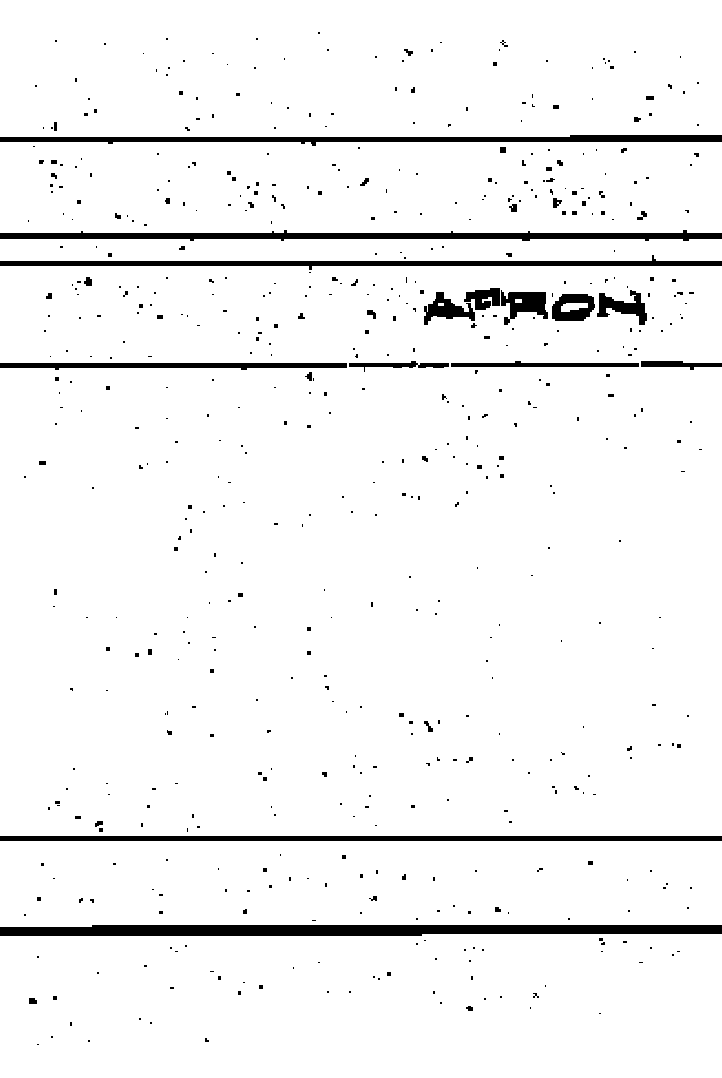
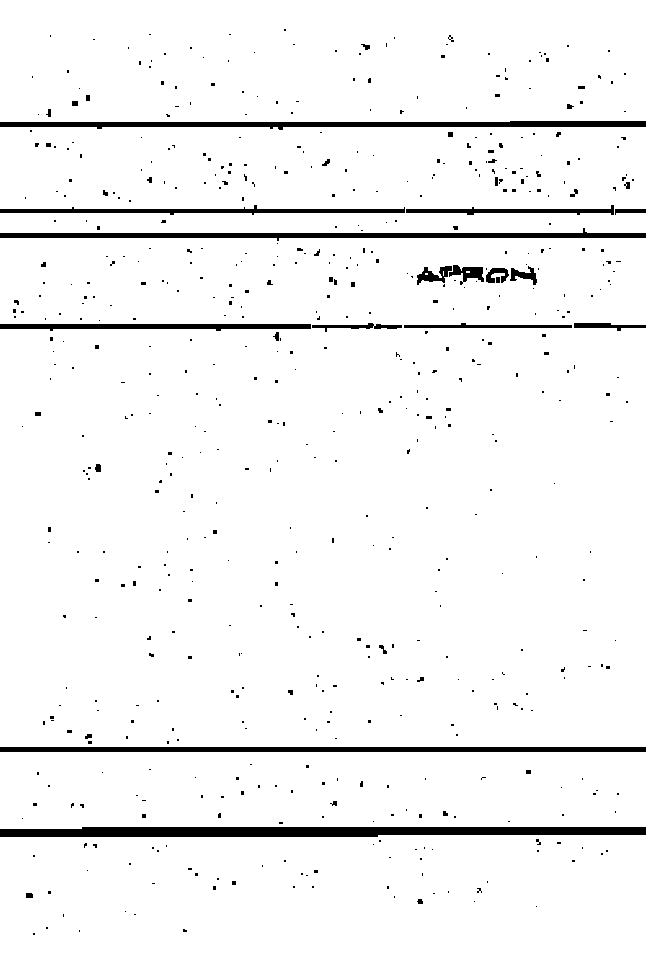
part: (528, 100) -> (501, 73), moved
part: (89, 112) -> (80, 100), size x1.6
part: (56, 182) -> (18, 308), moved
part: (513, 203) -> (627, 181), moved
part: (80, 285) -> (91, 471), moved
part: (144, 308) -> (88, 299), moved
part: (529, 309) -> (473, 276), size x0.6
part: (410, 495) -> (276, 422), moved
part: (101, 945) -> (90, 845), added
part: (381, 975) -> (309, 872), moved

